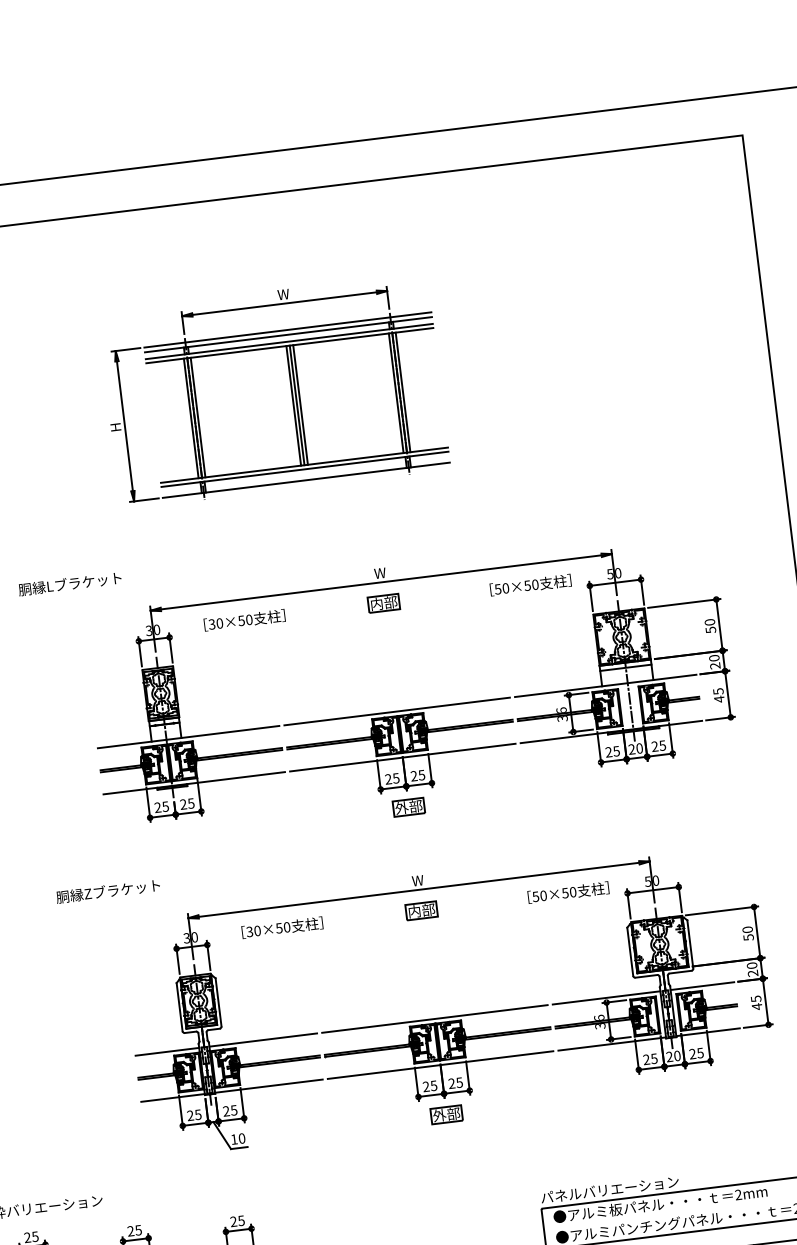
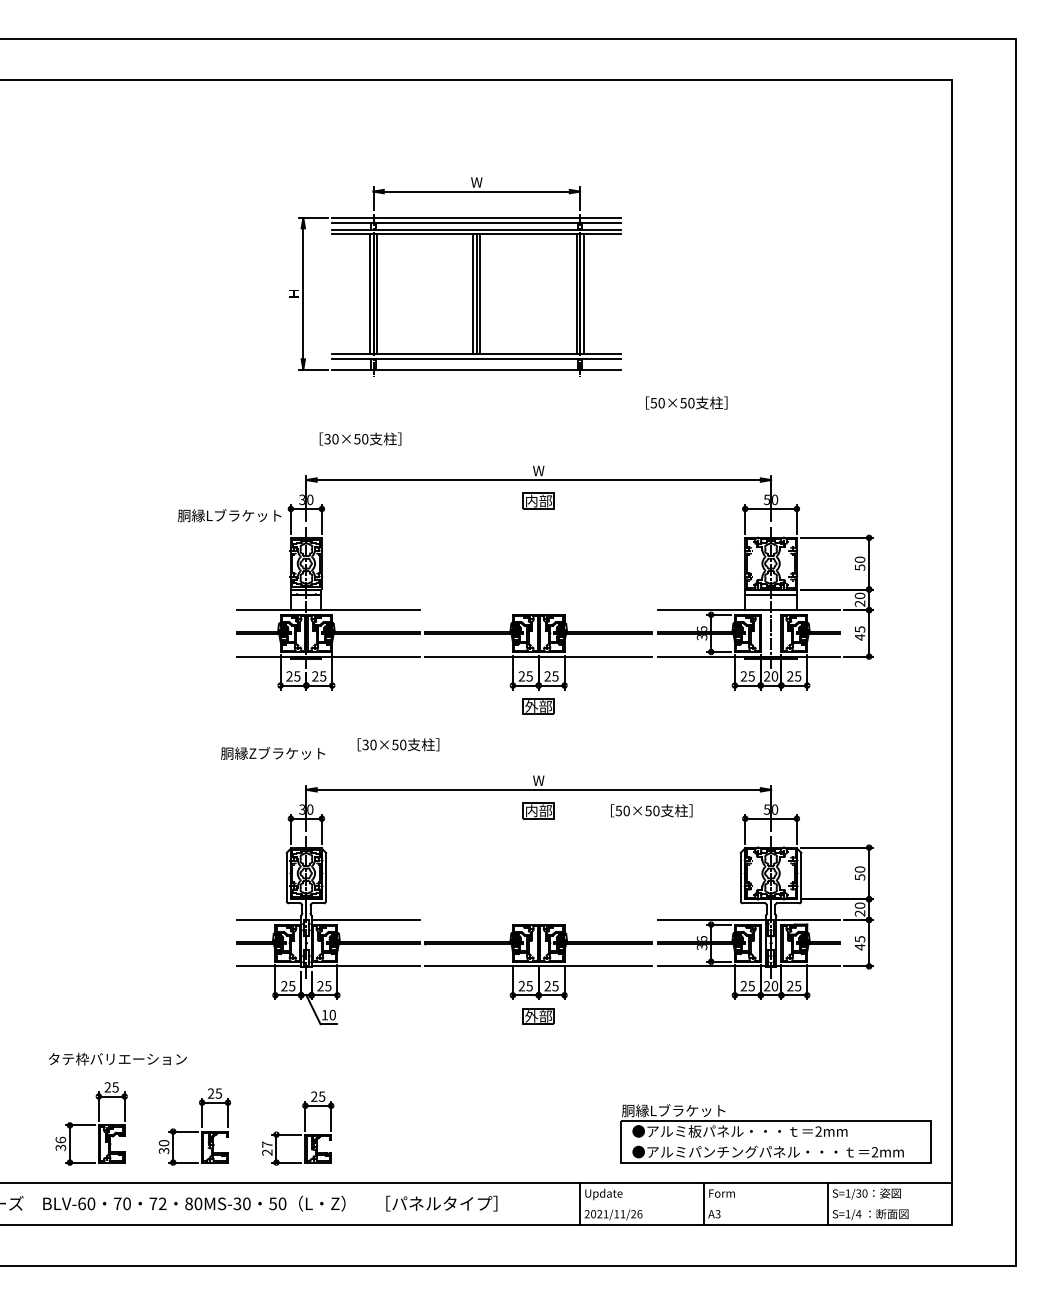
text: (69, 583) -> (229, 515), moved
text: (530, 584) -> (686, 402), moved
text: (244, 619) -> (360, 438), moved
line: (396, 711) -> (538, 610), removed
text: (108, 891) -> (273, 753), moved
text: (568, 892) -> (651, 810), moved
text: (282, 927) -> (398, 744), moved
line: (434, 1018) -> (538, 919), removed
text: (609, 1189) -> (691, 1110), パネルバリエーション -> 胴縁Lブラケット

